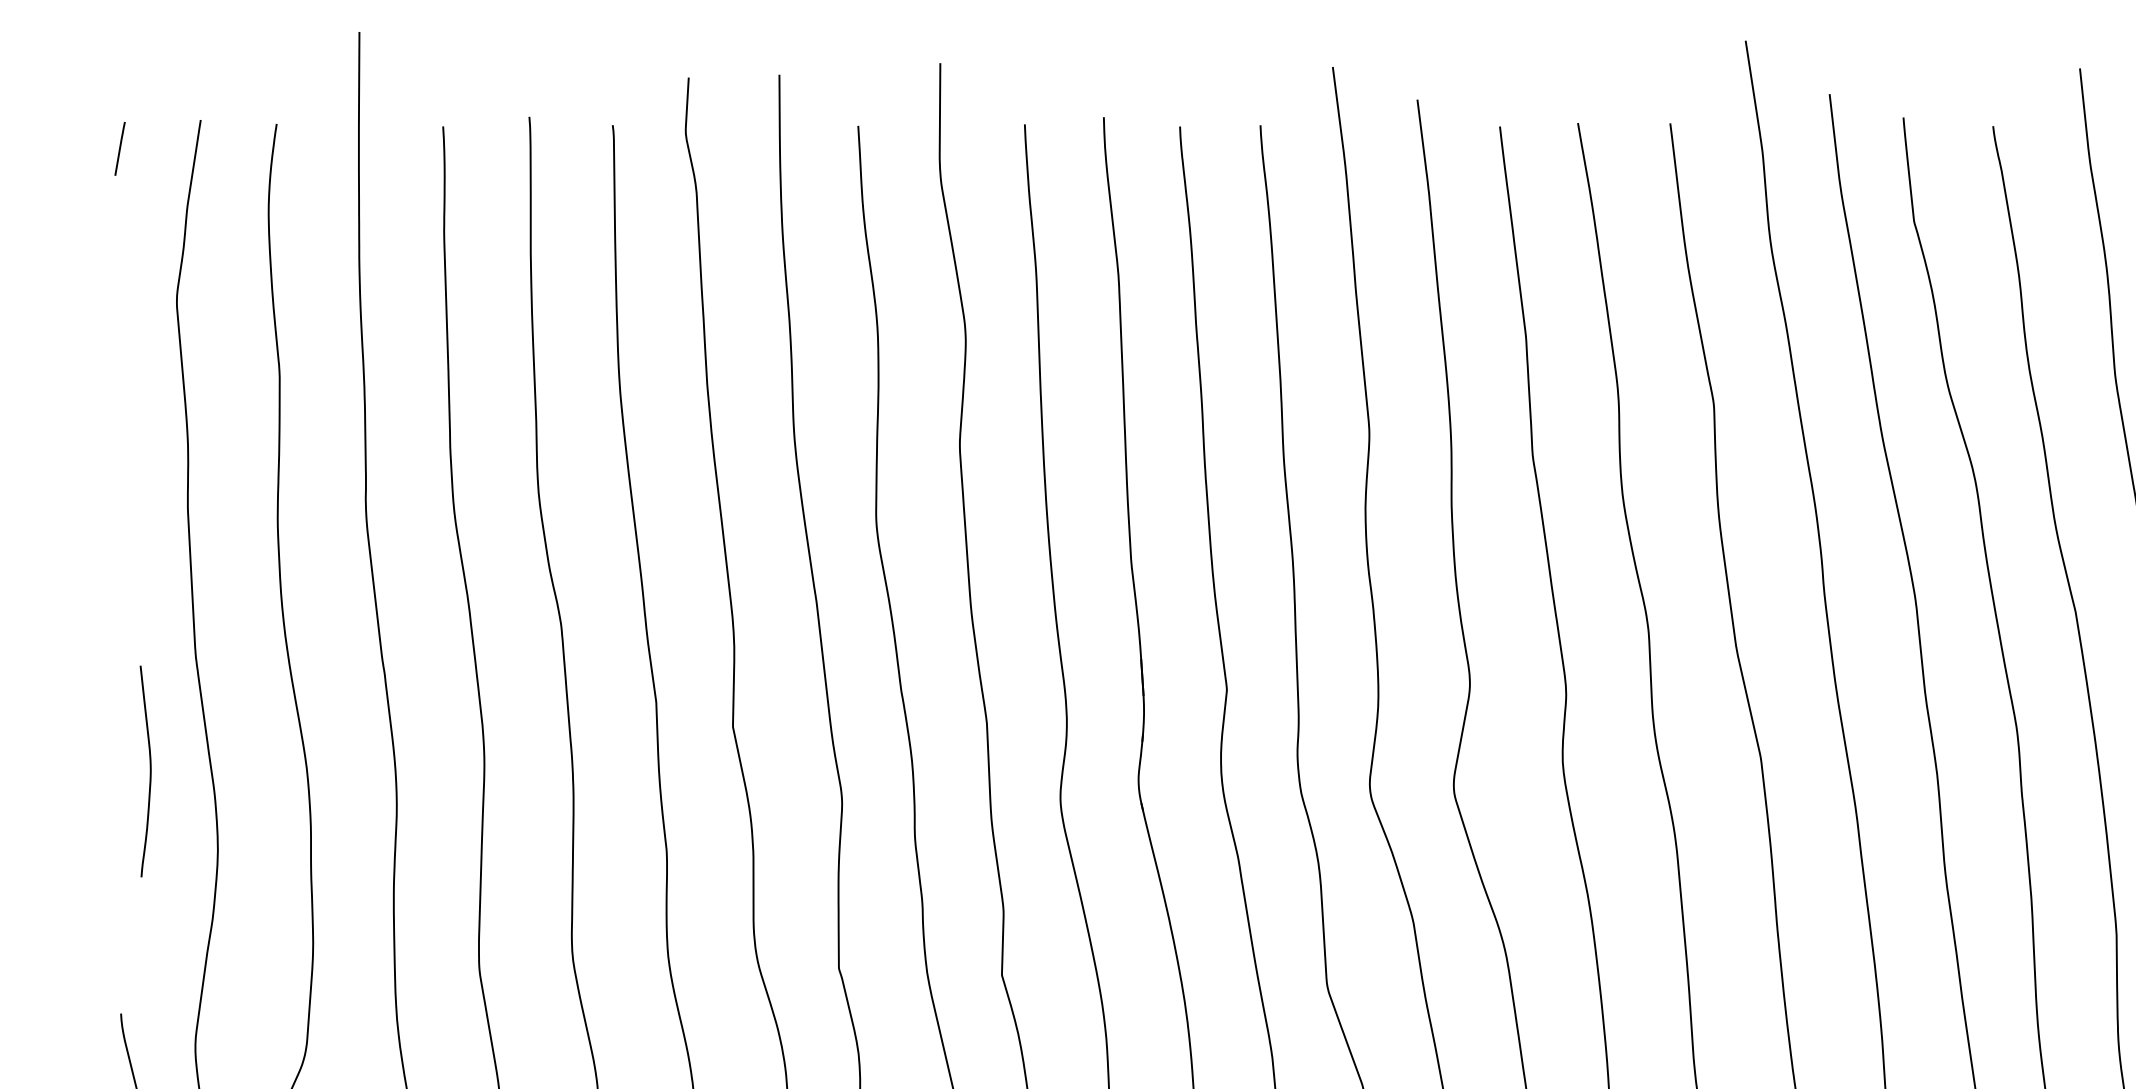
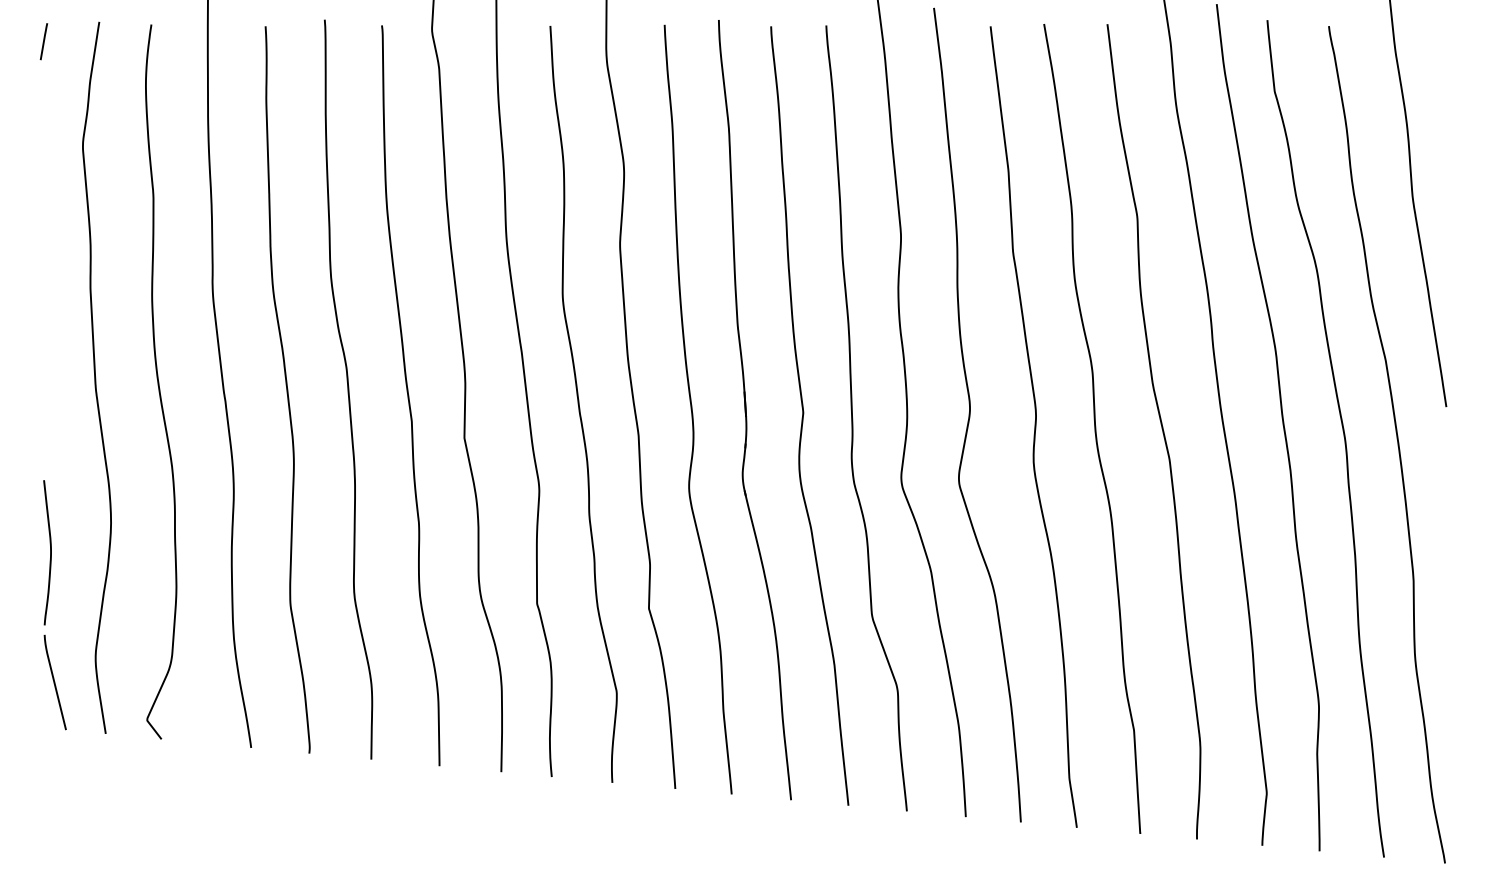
curve: (149, 771) -> (50, 552), moved

